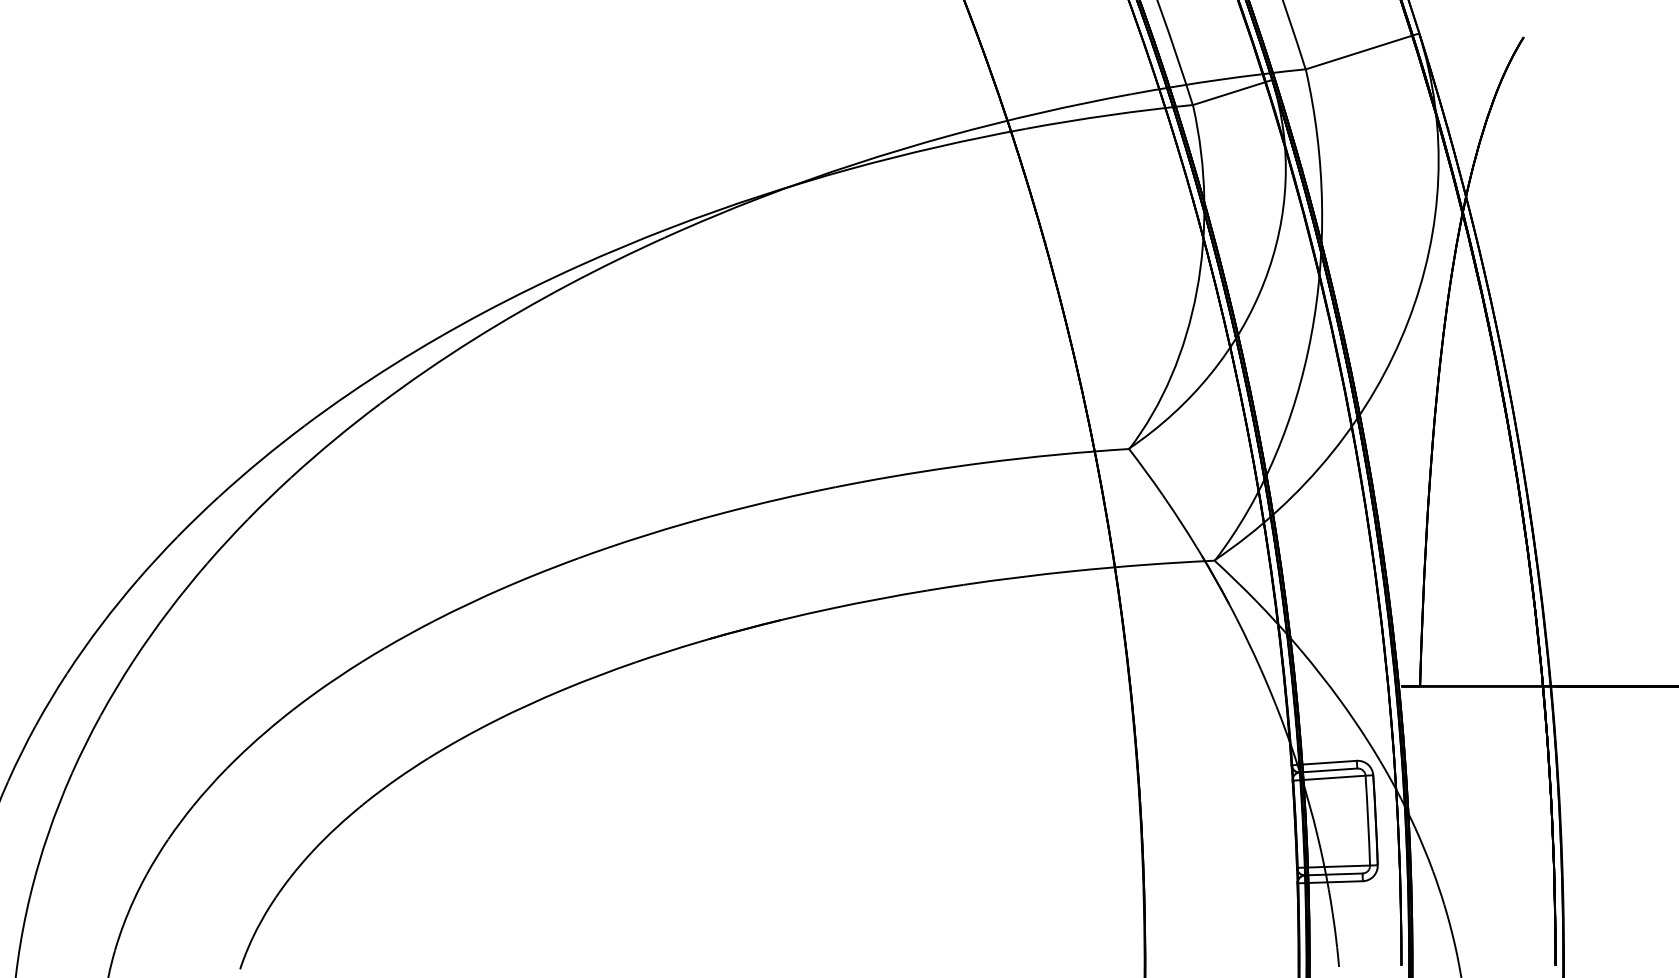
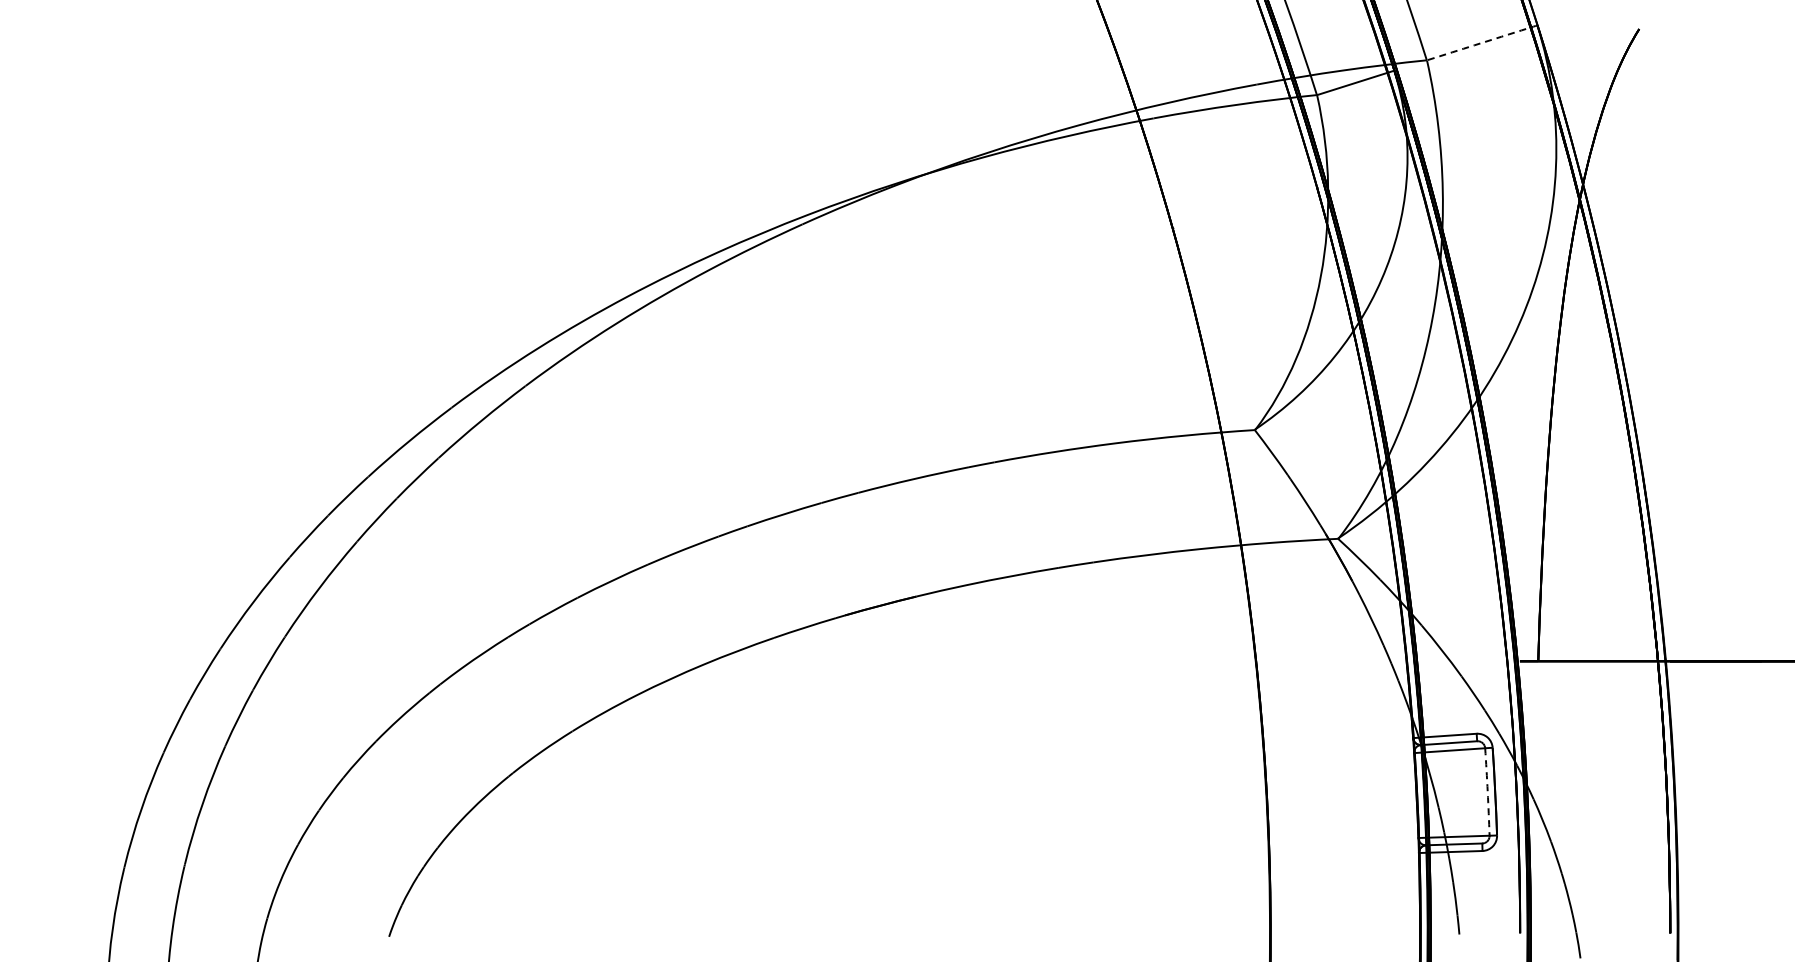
arc: (1366, 50) -> (1486, 41), solid -> dashed
arc: (1367, 820) -> (1487, 791), solid -> dashed

